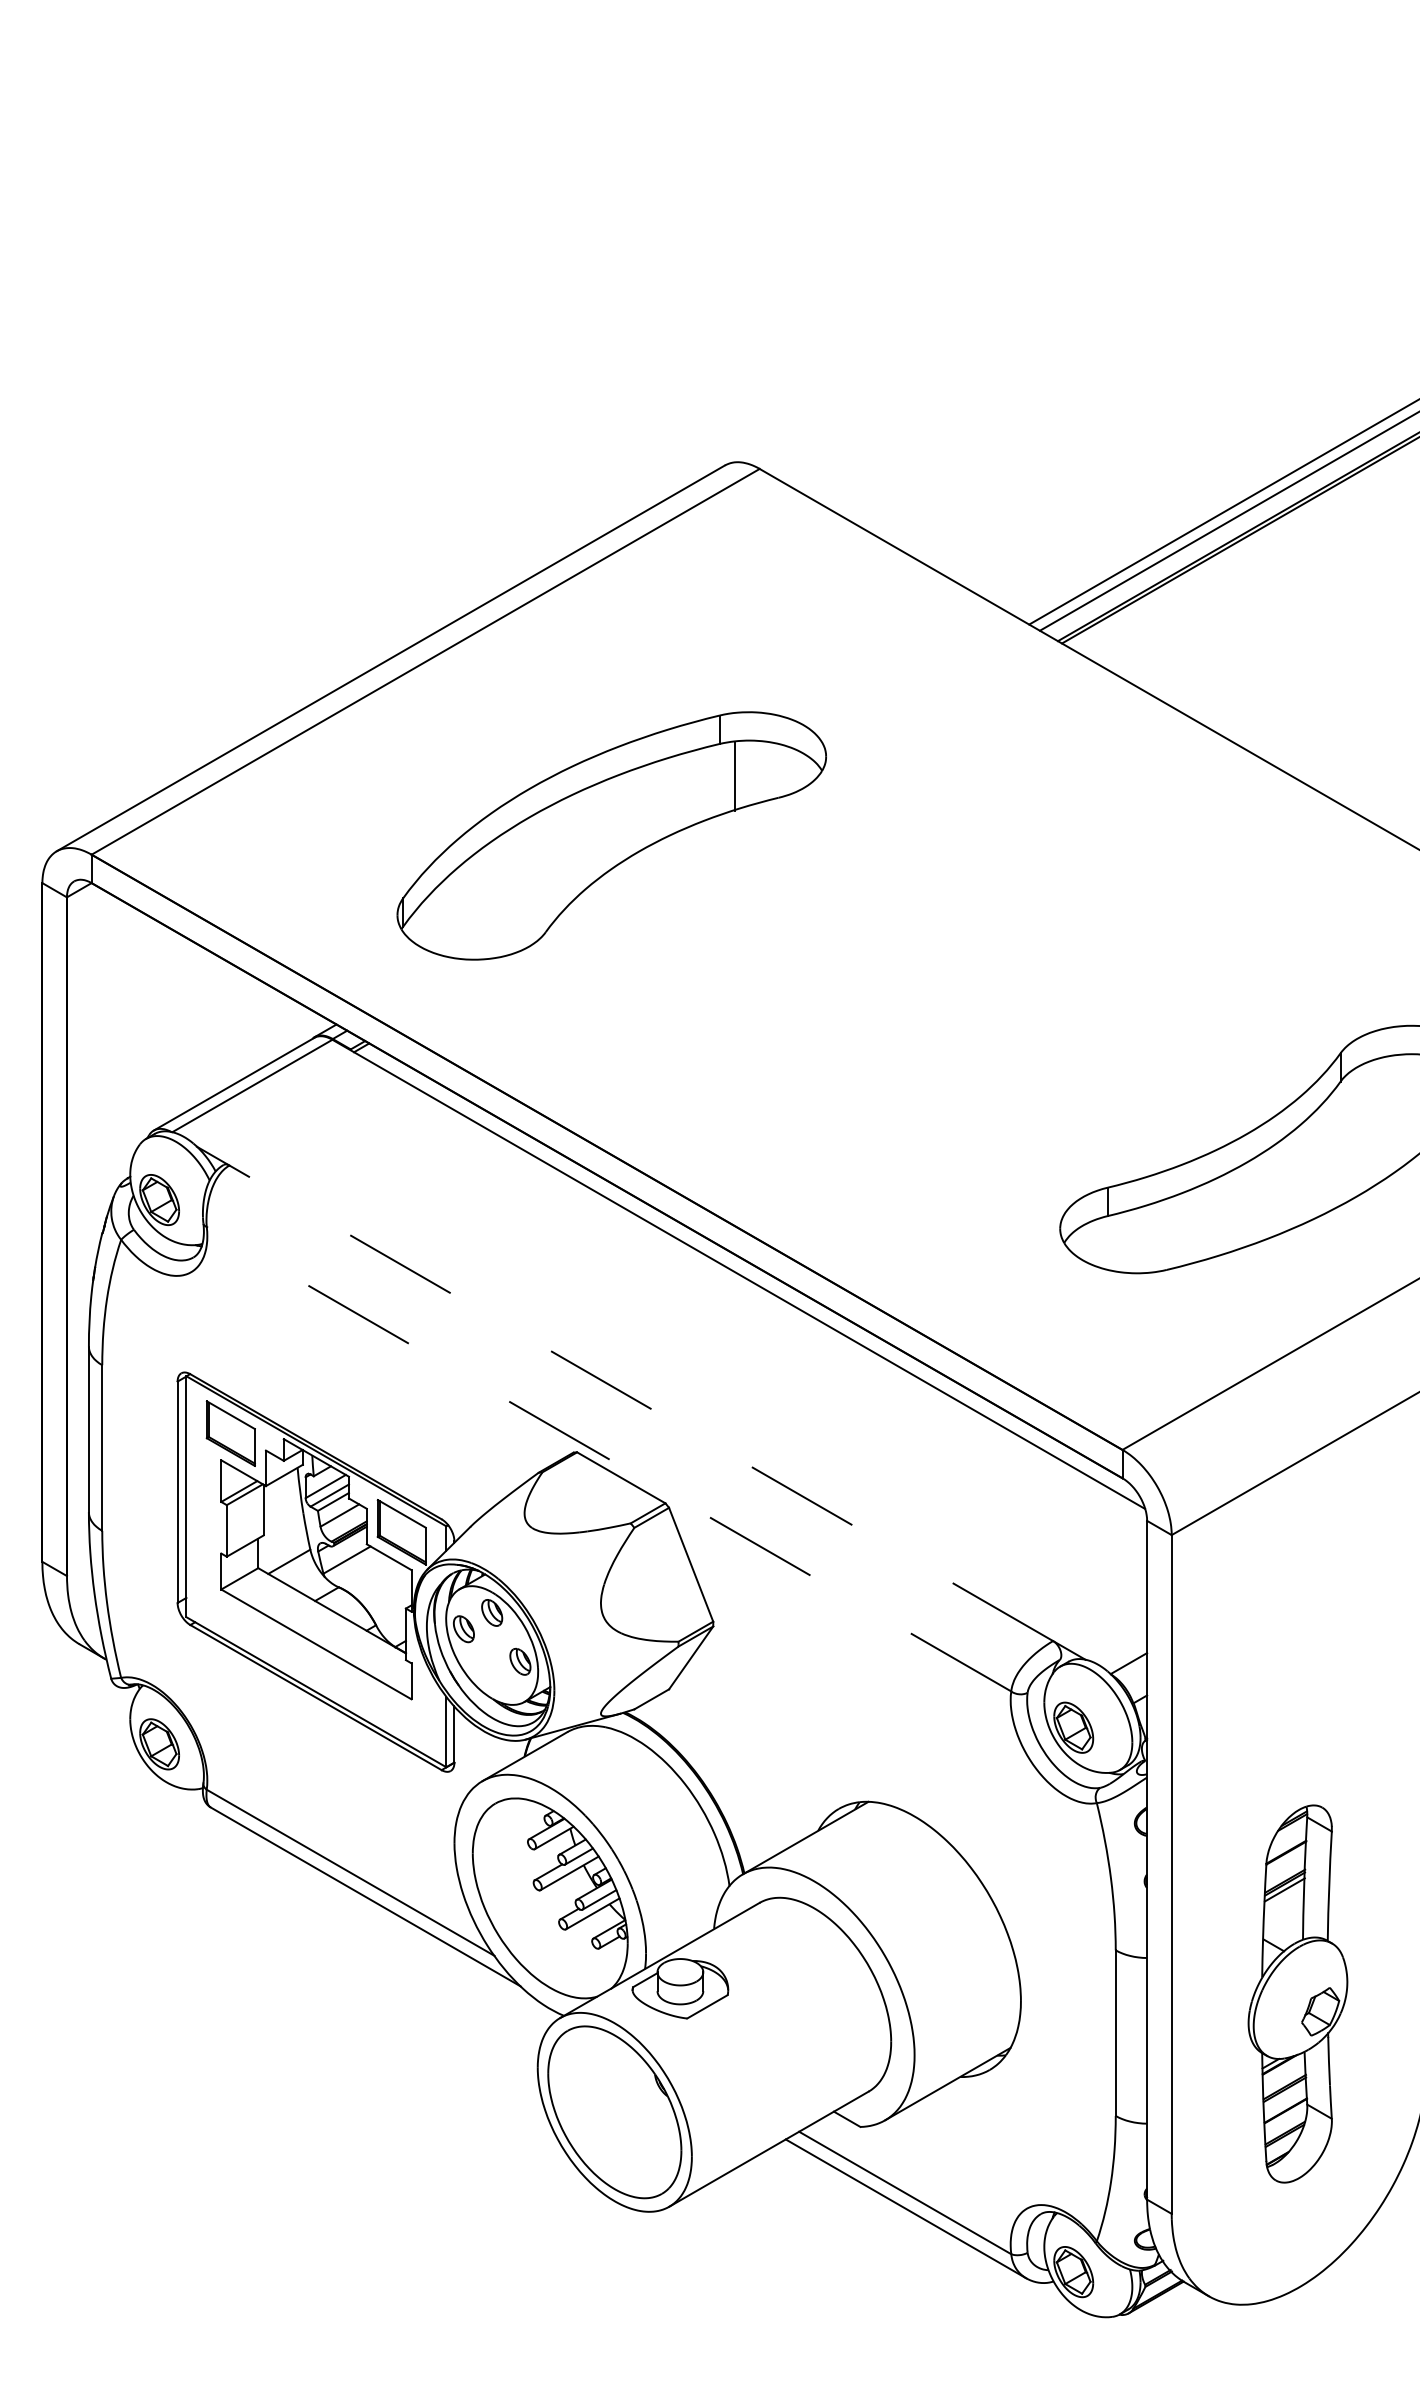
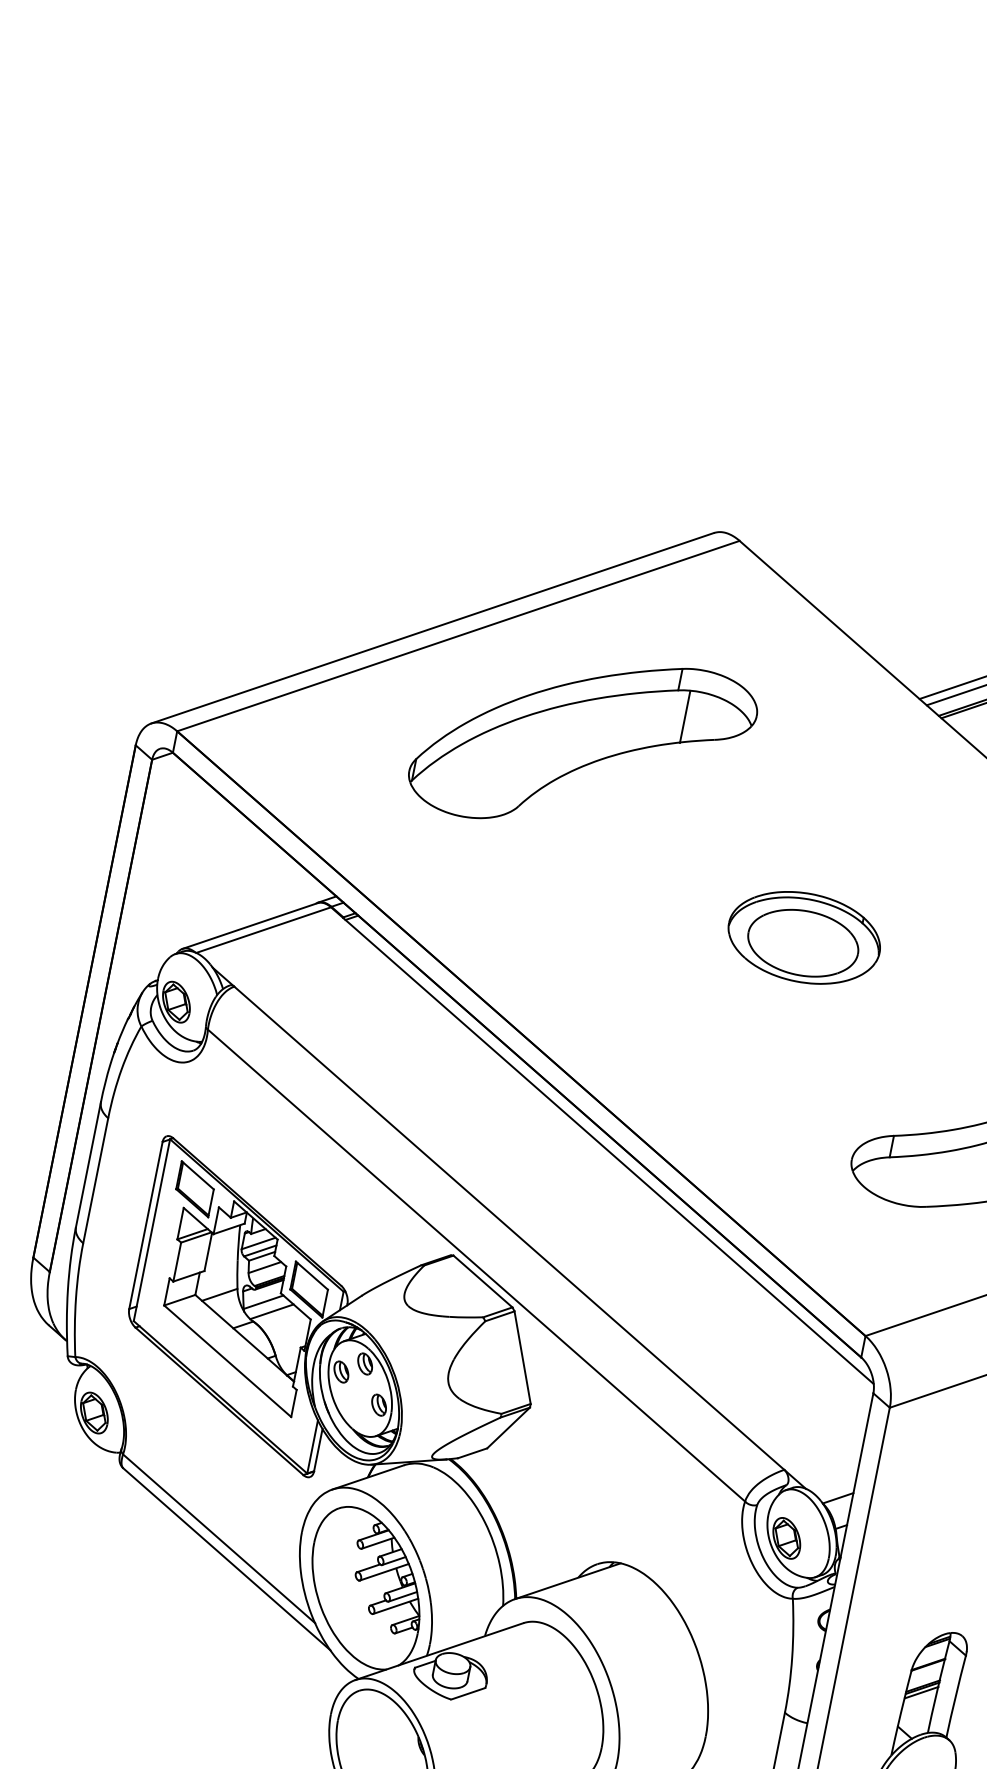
part: (611, 835) -> (582, 743), moved
part: (942, 957) -> (803, 937), added
line: (641, 1403) -> (509, 1228), dashed -> solid
line: (608, 1458) -> (476, 1264), dashed -> solid
line: (359, 1570) -> (271, 1311), added

